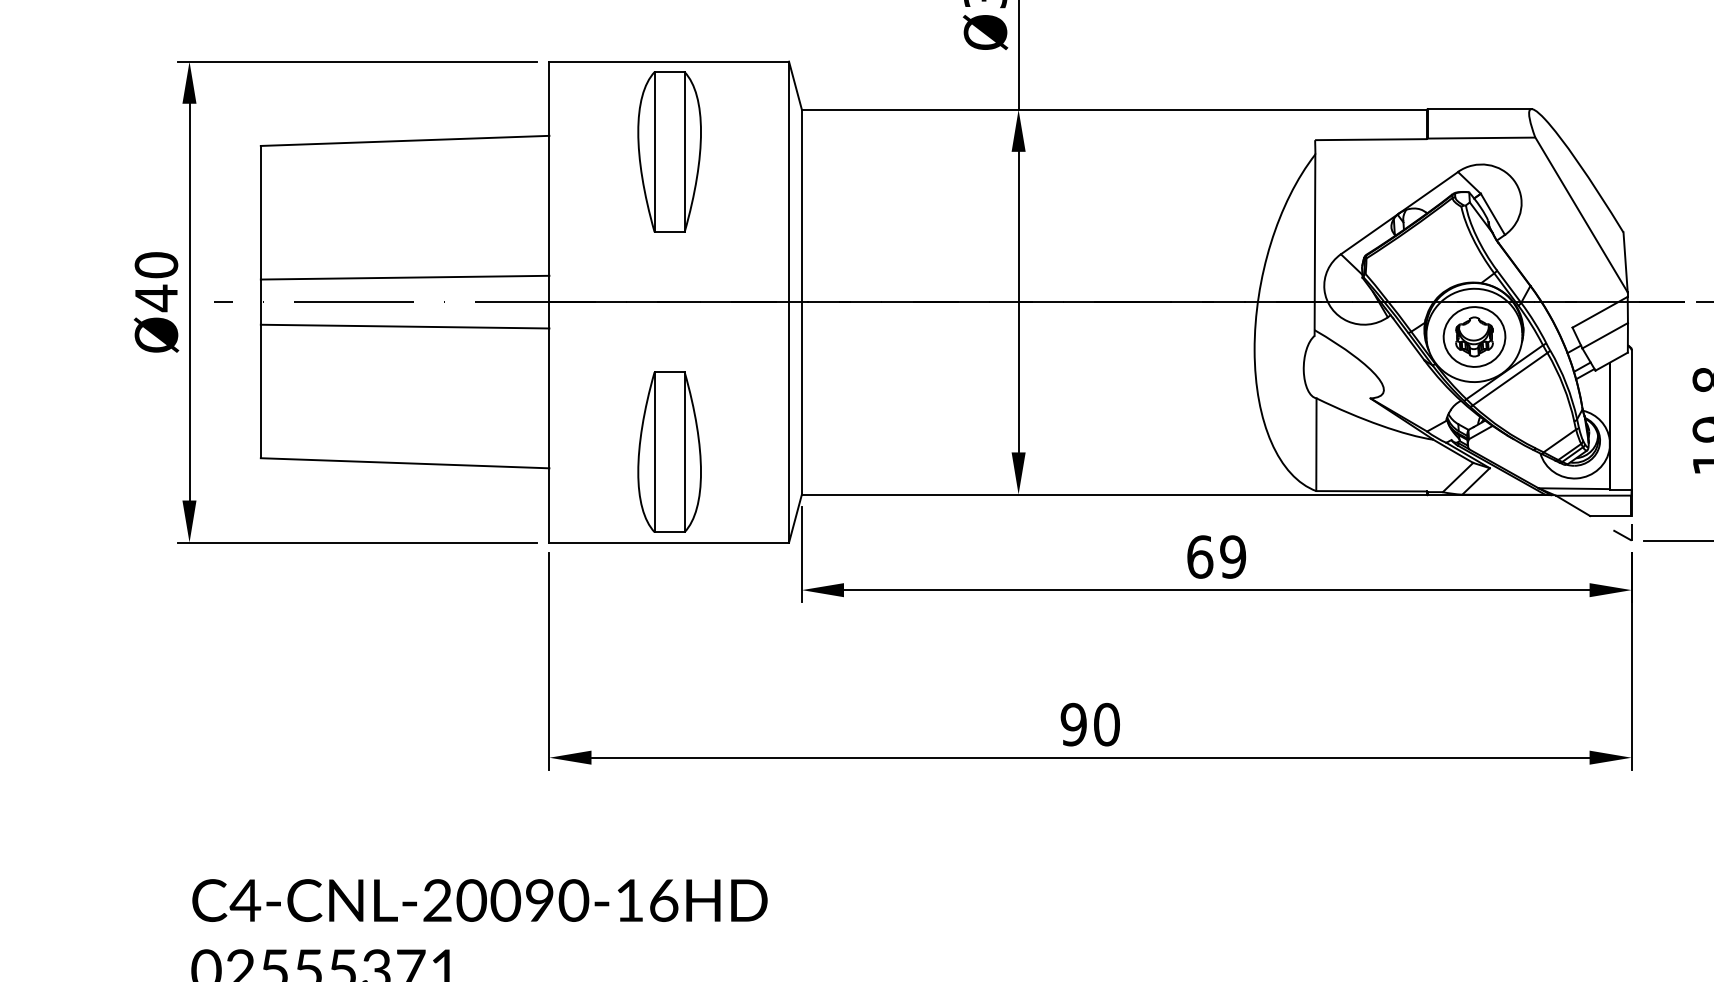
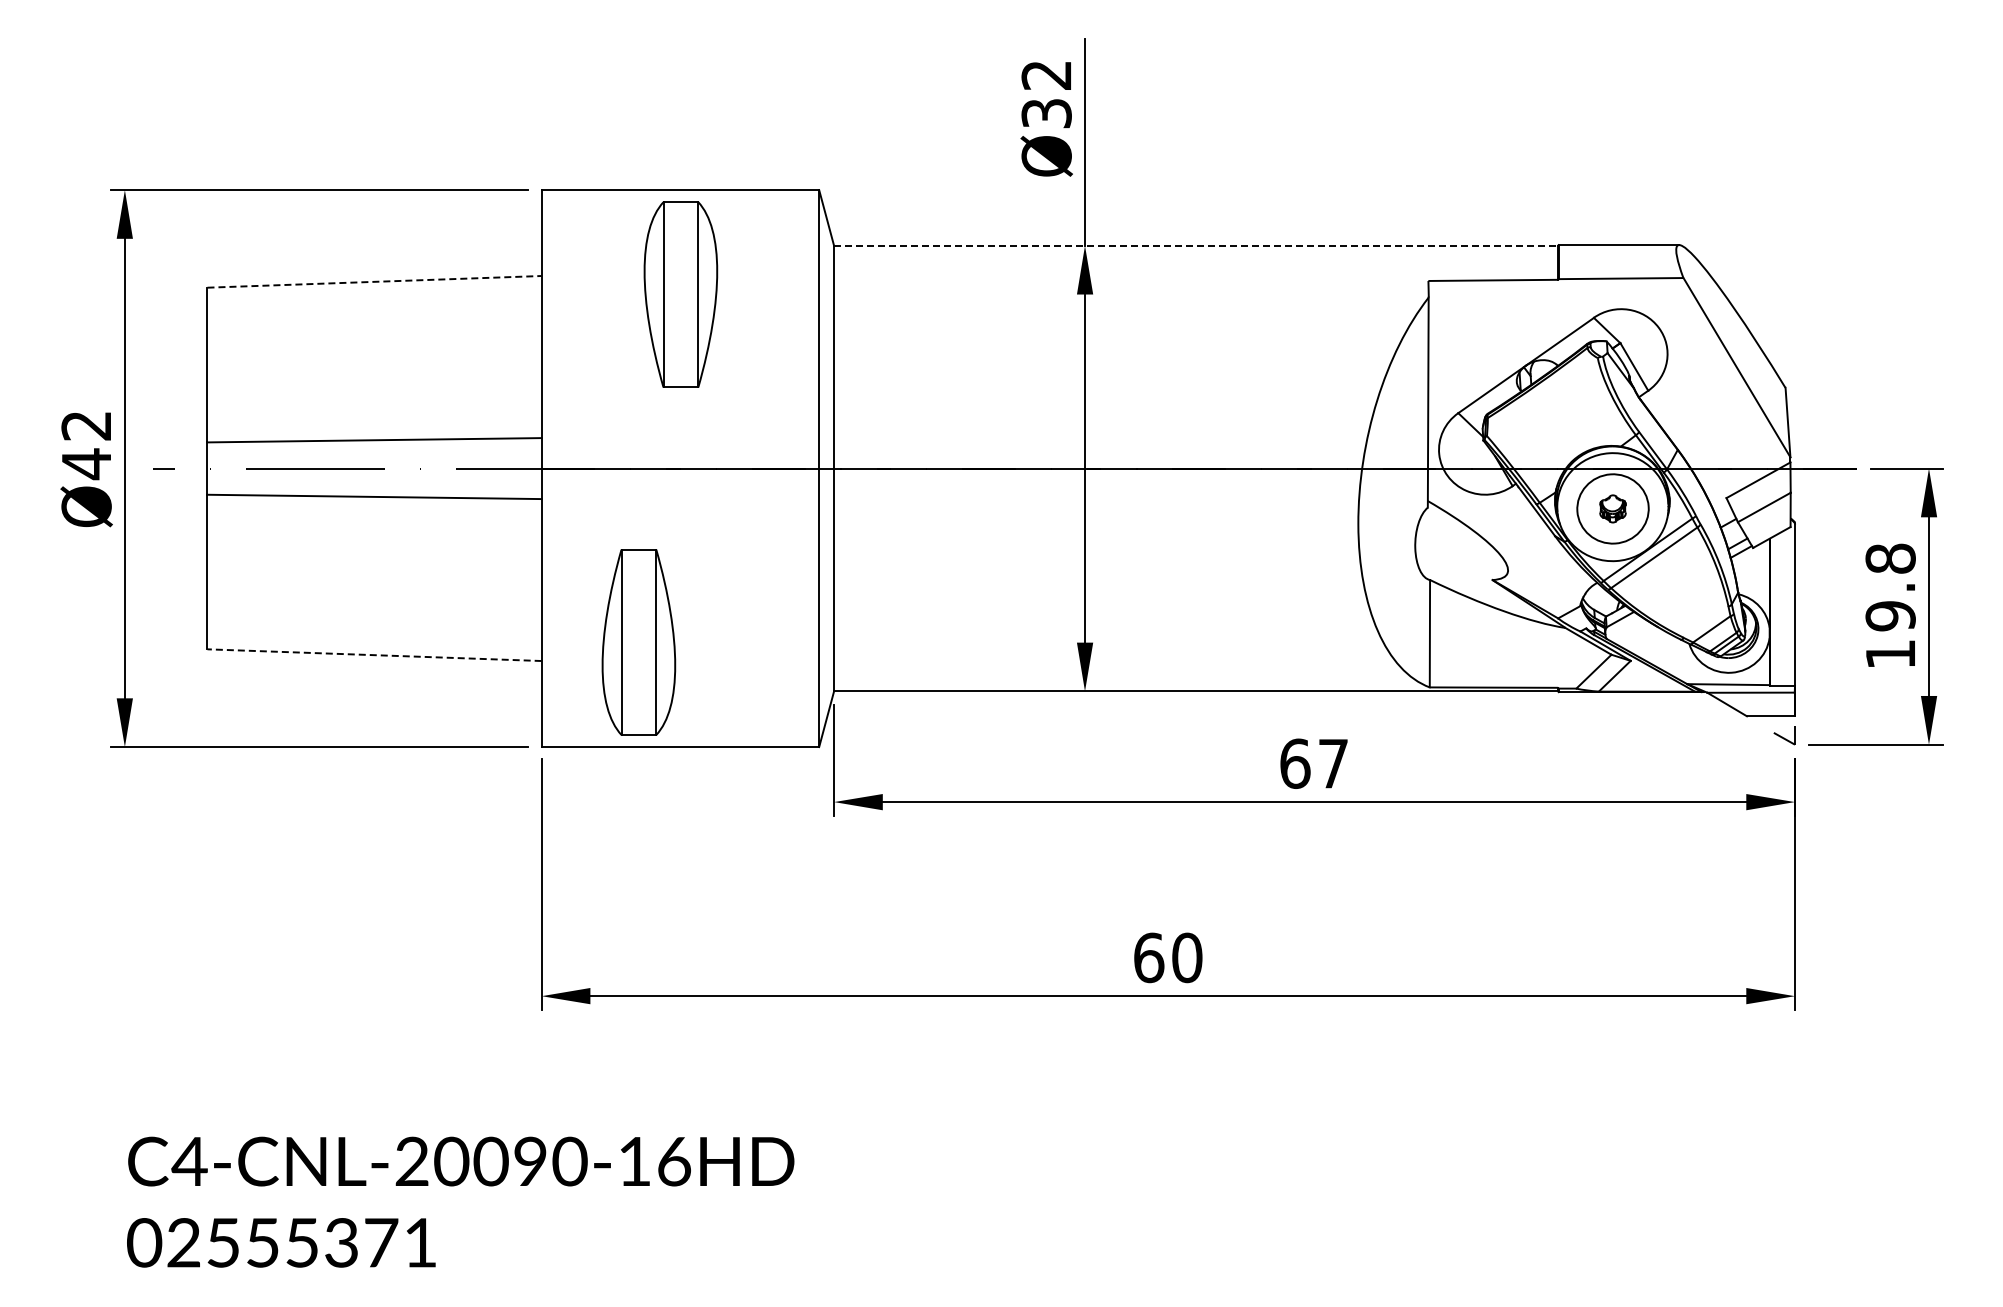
line: (1114, 109) -> (1196, 245), solid -> dashed
line: (405, 140) -> (375, 281), solid -> dashed
text: (156, 264) -> (86, 425), Ø40 -> Ø42
part: (1474, 336) -> (1612, 508), size x0.6
part: (669, 452) -> (638, 642), moved
line: (405, 463) -> (374, 655), solid -> dashed
text: (1233, 556) -> (1333, 763), 69 -> 67
text: (1073, 724) -> (1148, 957), 90 -> 60

